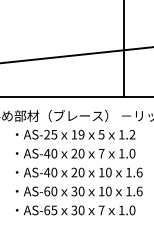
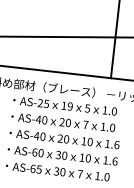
text: (132, 134) -> (114, 111), 1.2 -> 1.0

